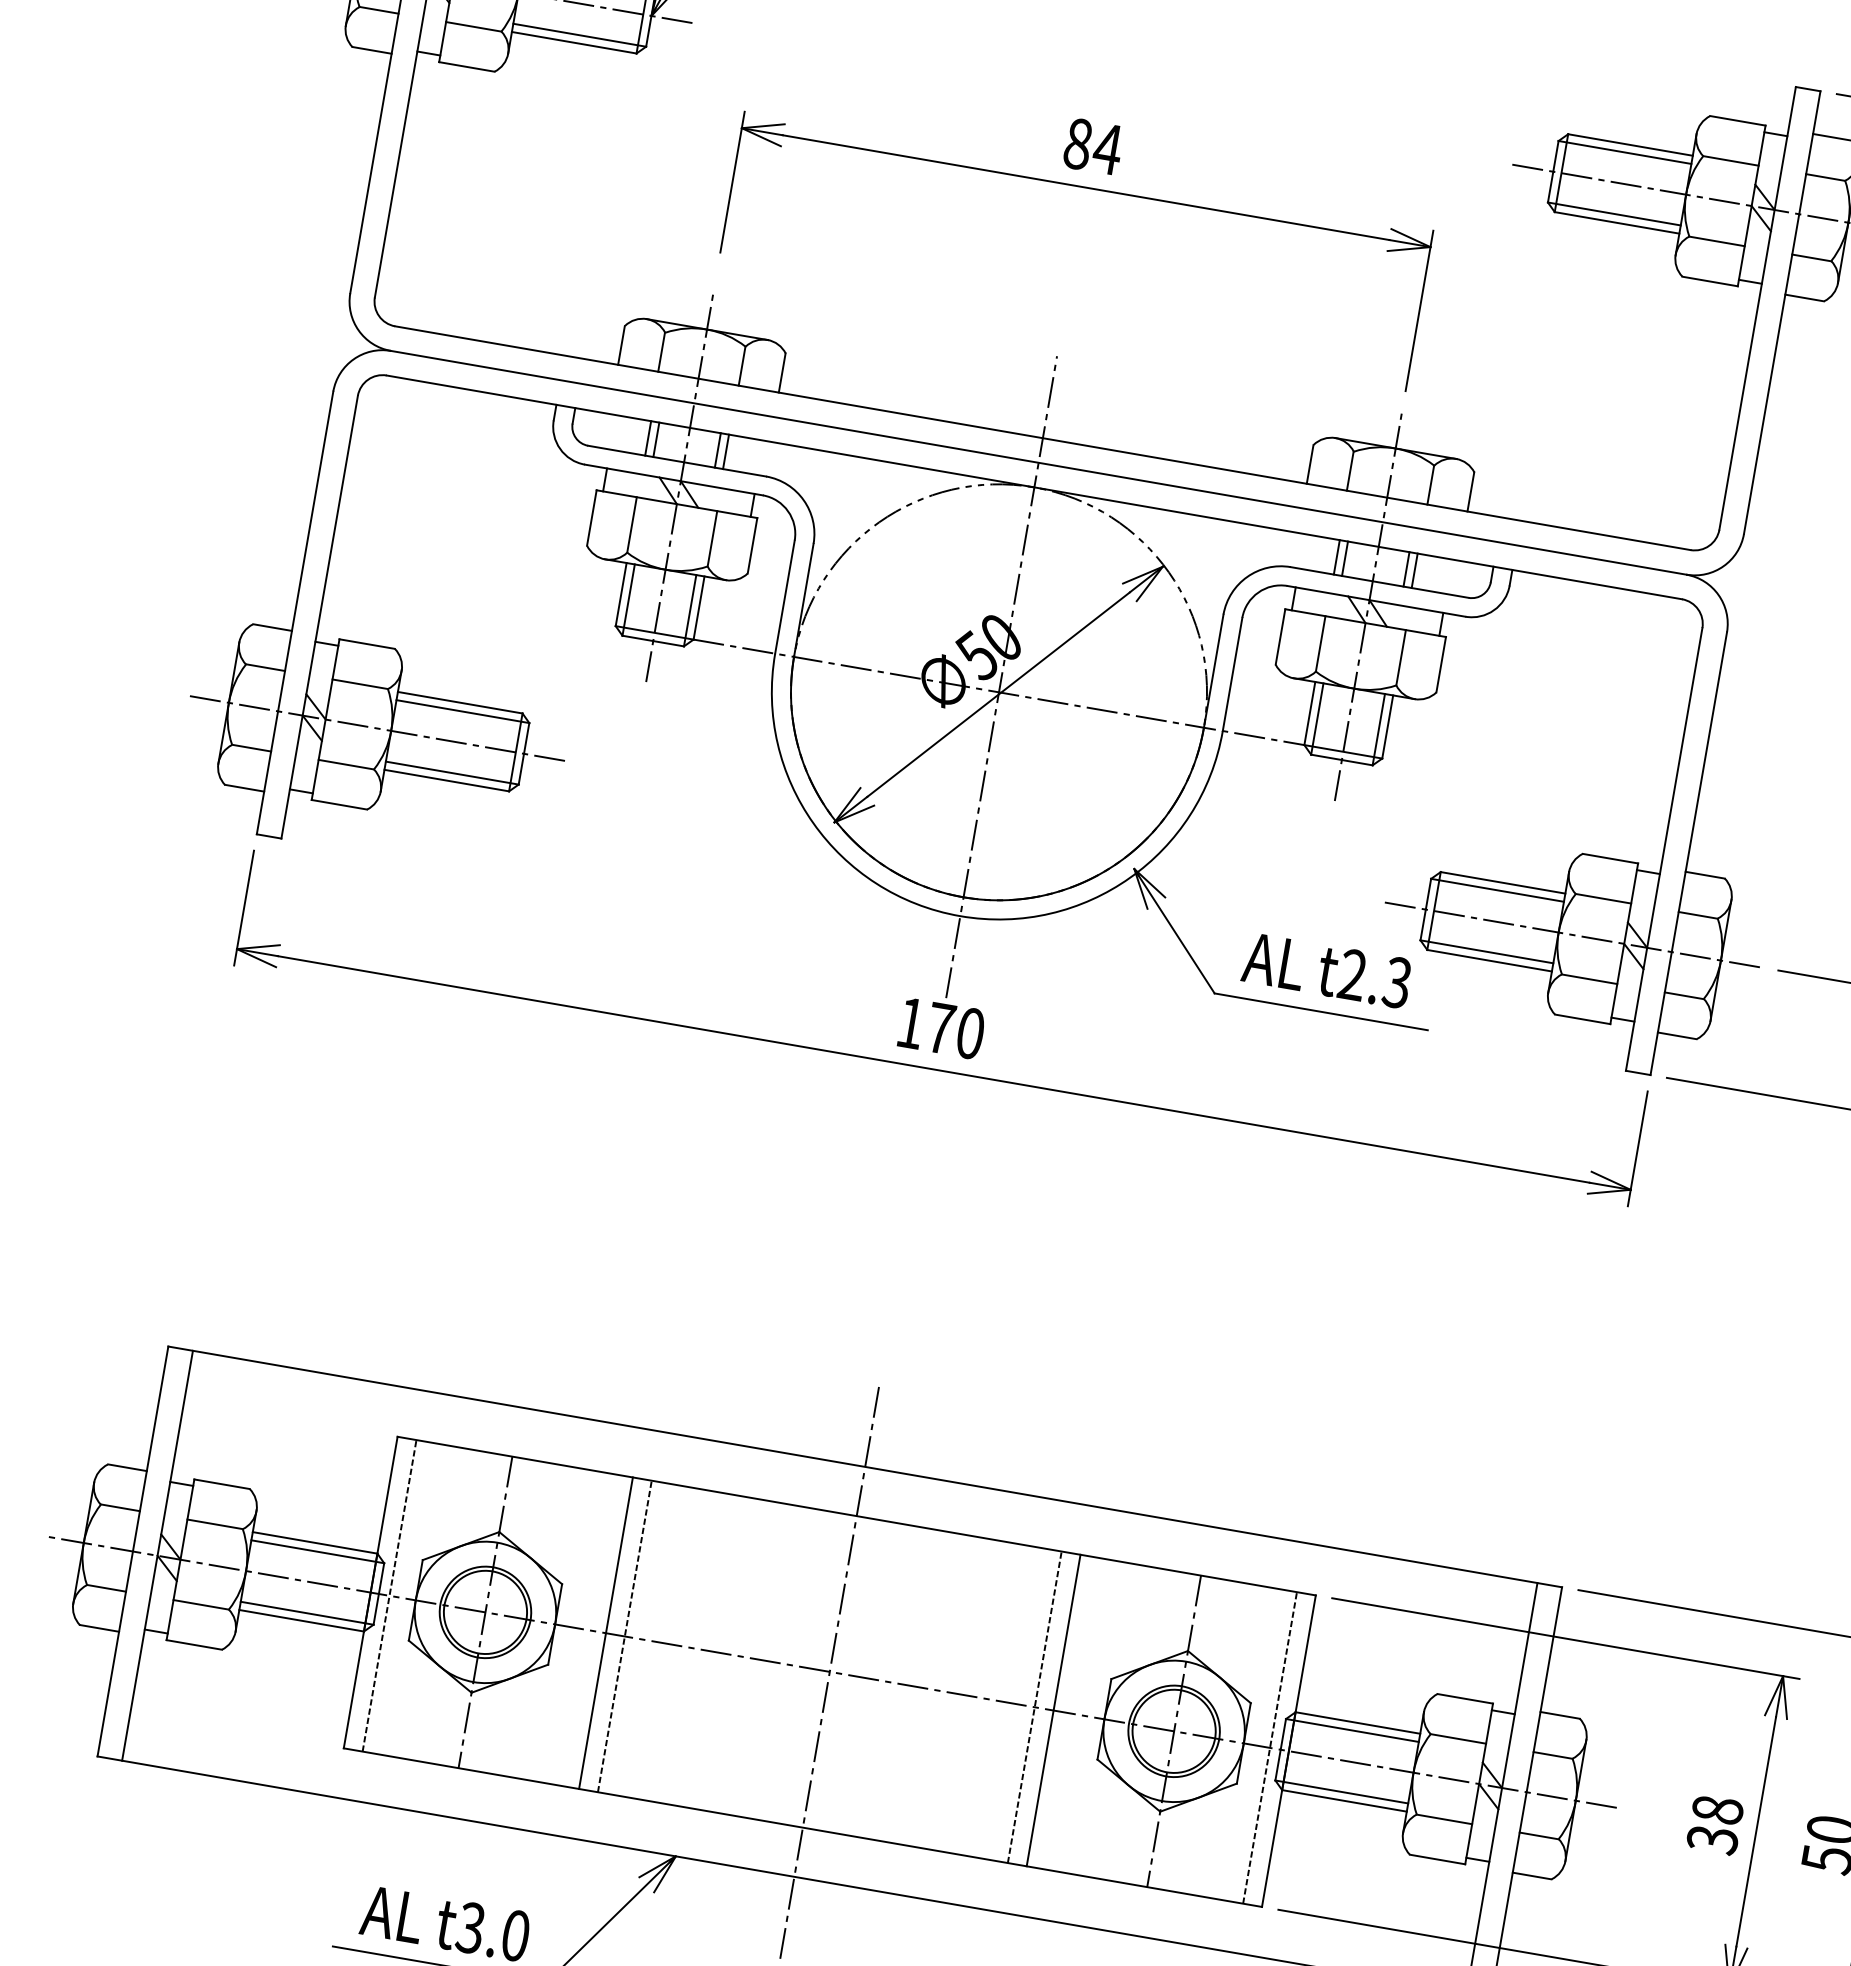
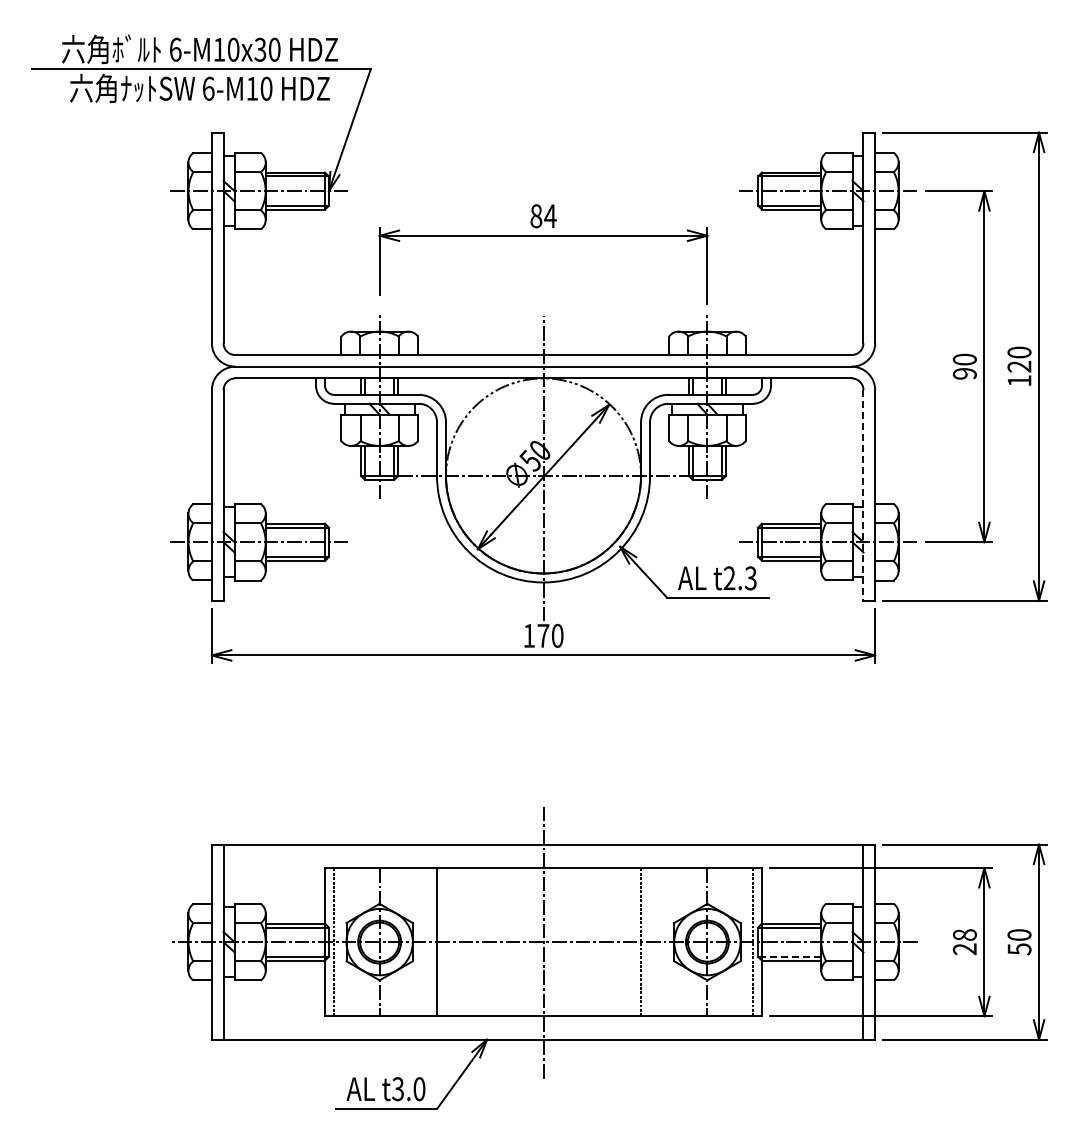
line: (1664, 849) -> (863, 495), solid -> dashed
line: (623, 1637) -> (445, 942), removed
line: (1054, 1711) -> (650, 942), removed
line: (1341, 1791) -> (789, 956), solid -> dashed
text: (1711, 1840) -> (964, 949), 38 -> 28

